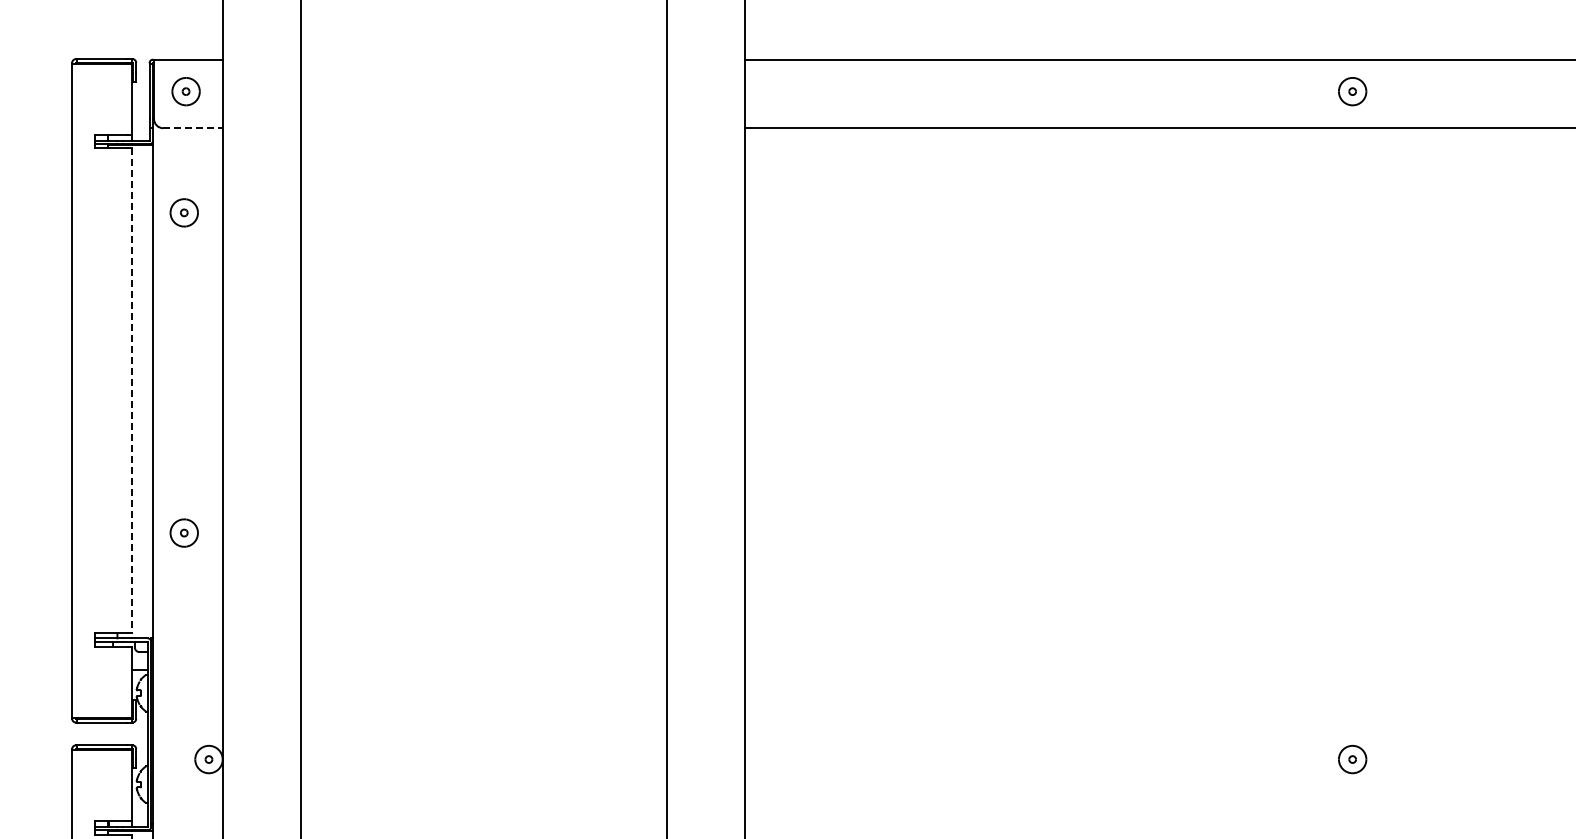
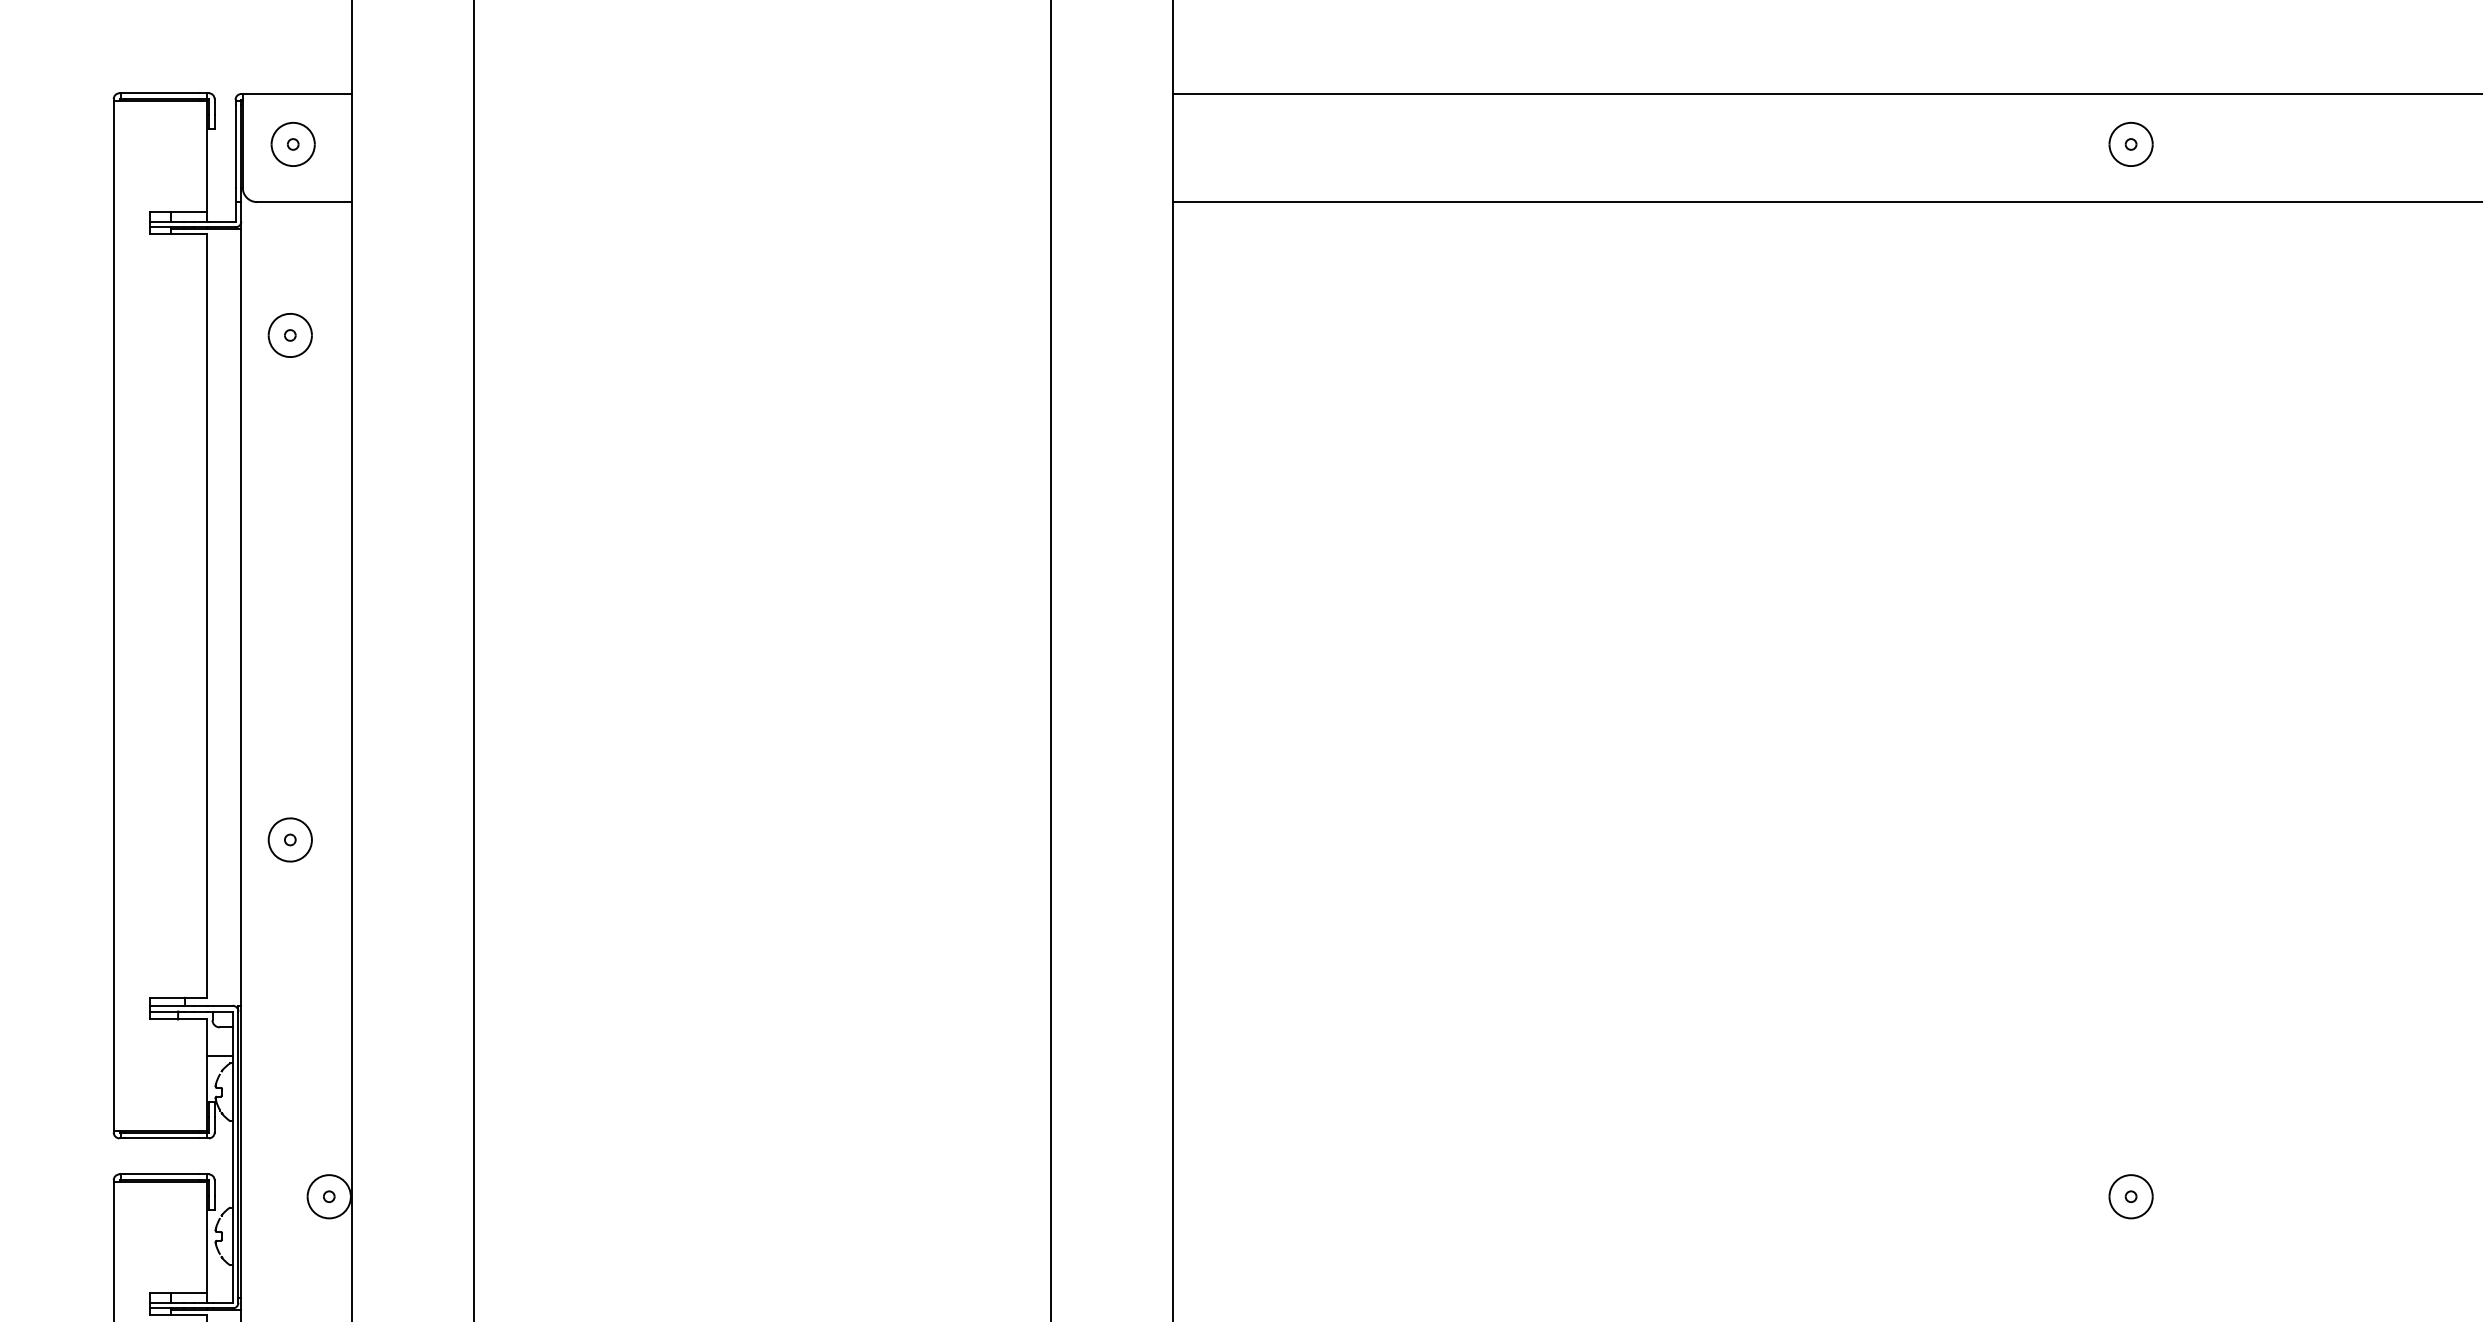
line: (193, 128) -> (304, 202), dashed -> solid
line: (131, 391) -> (207, 616), dashed -> solid

